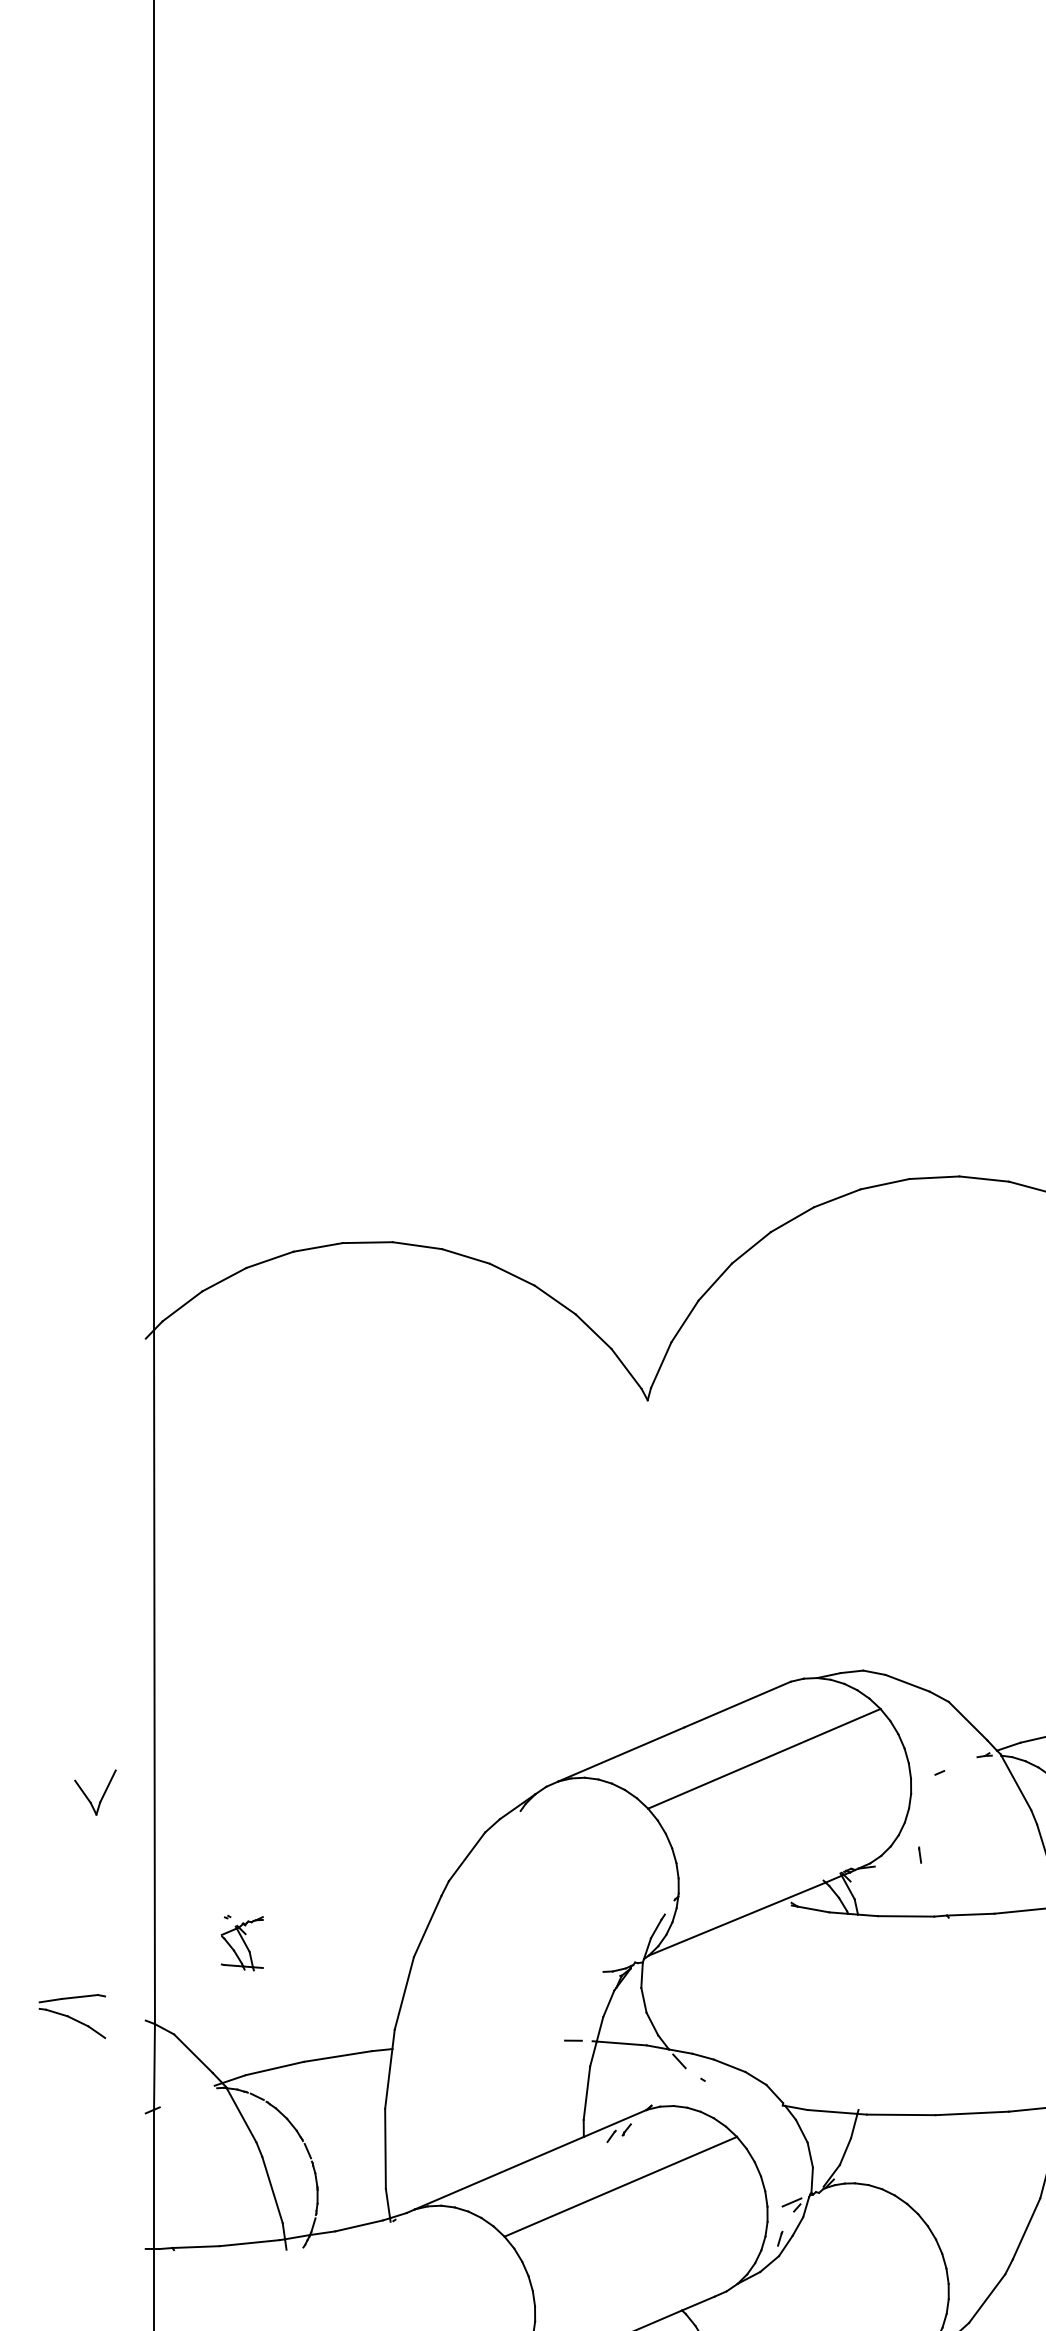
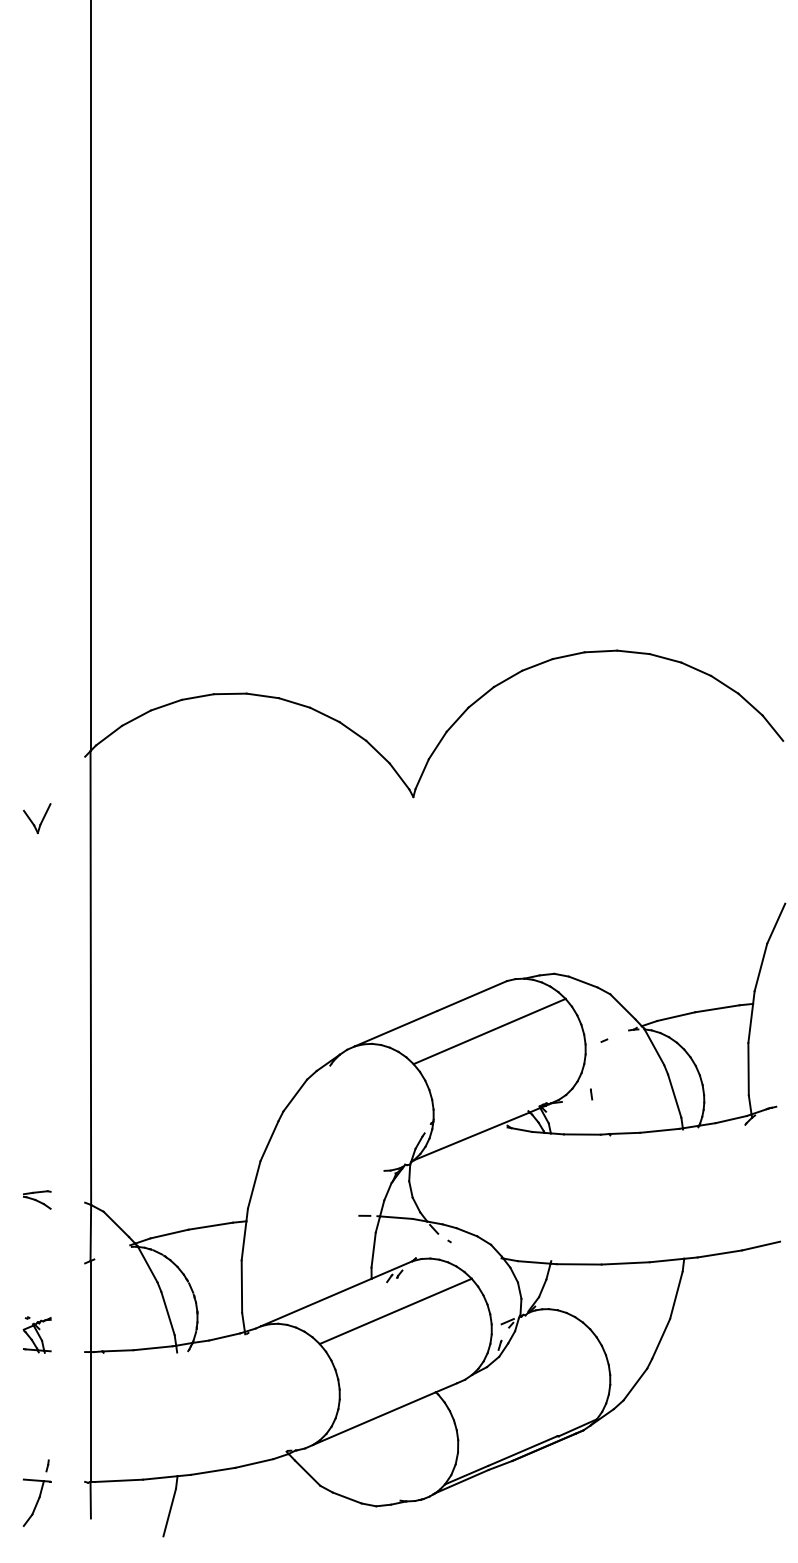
part: (94, 1792) -> (36, 818), moved
part: (241, 1942) -> (36, 1334), moved
part: (72, 2015) -> (37, 1199), size x0.62

